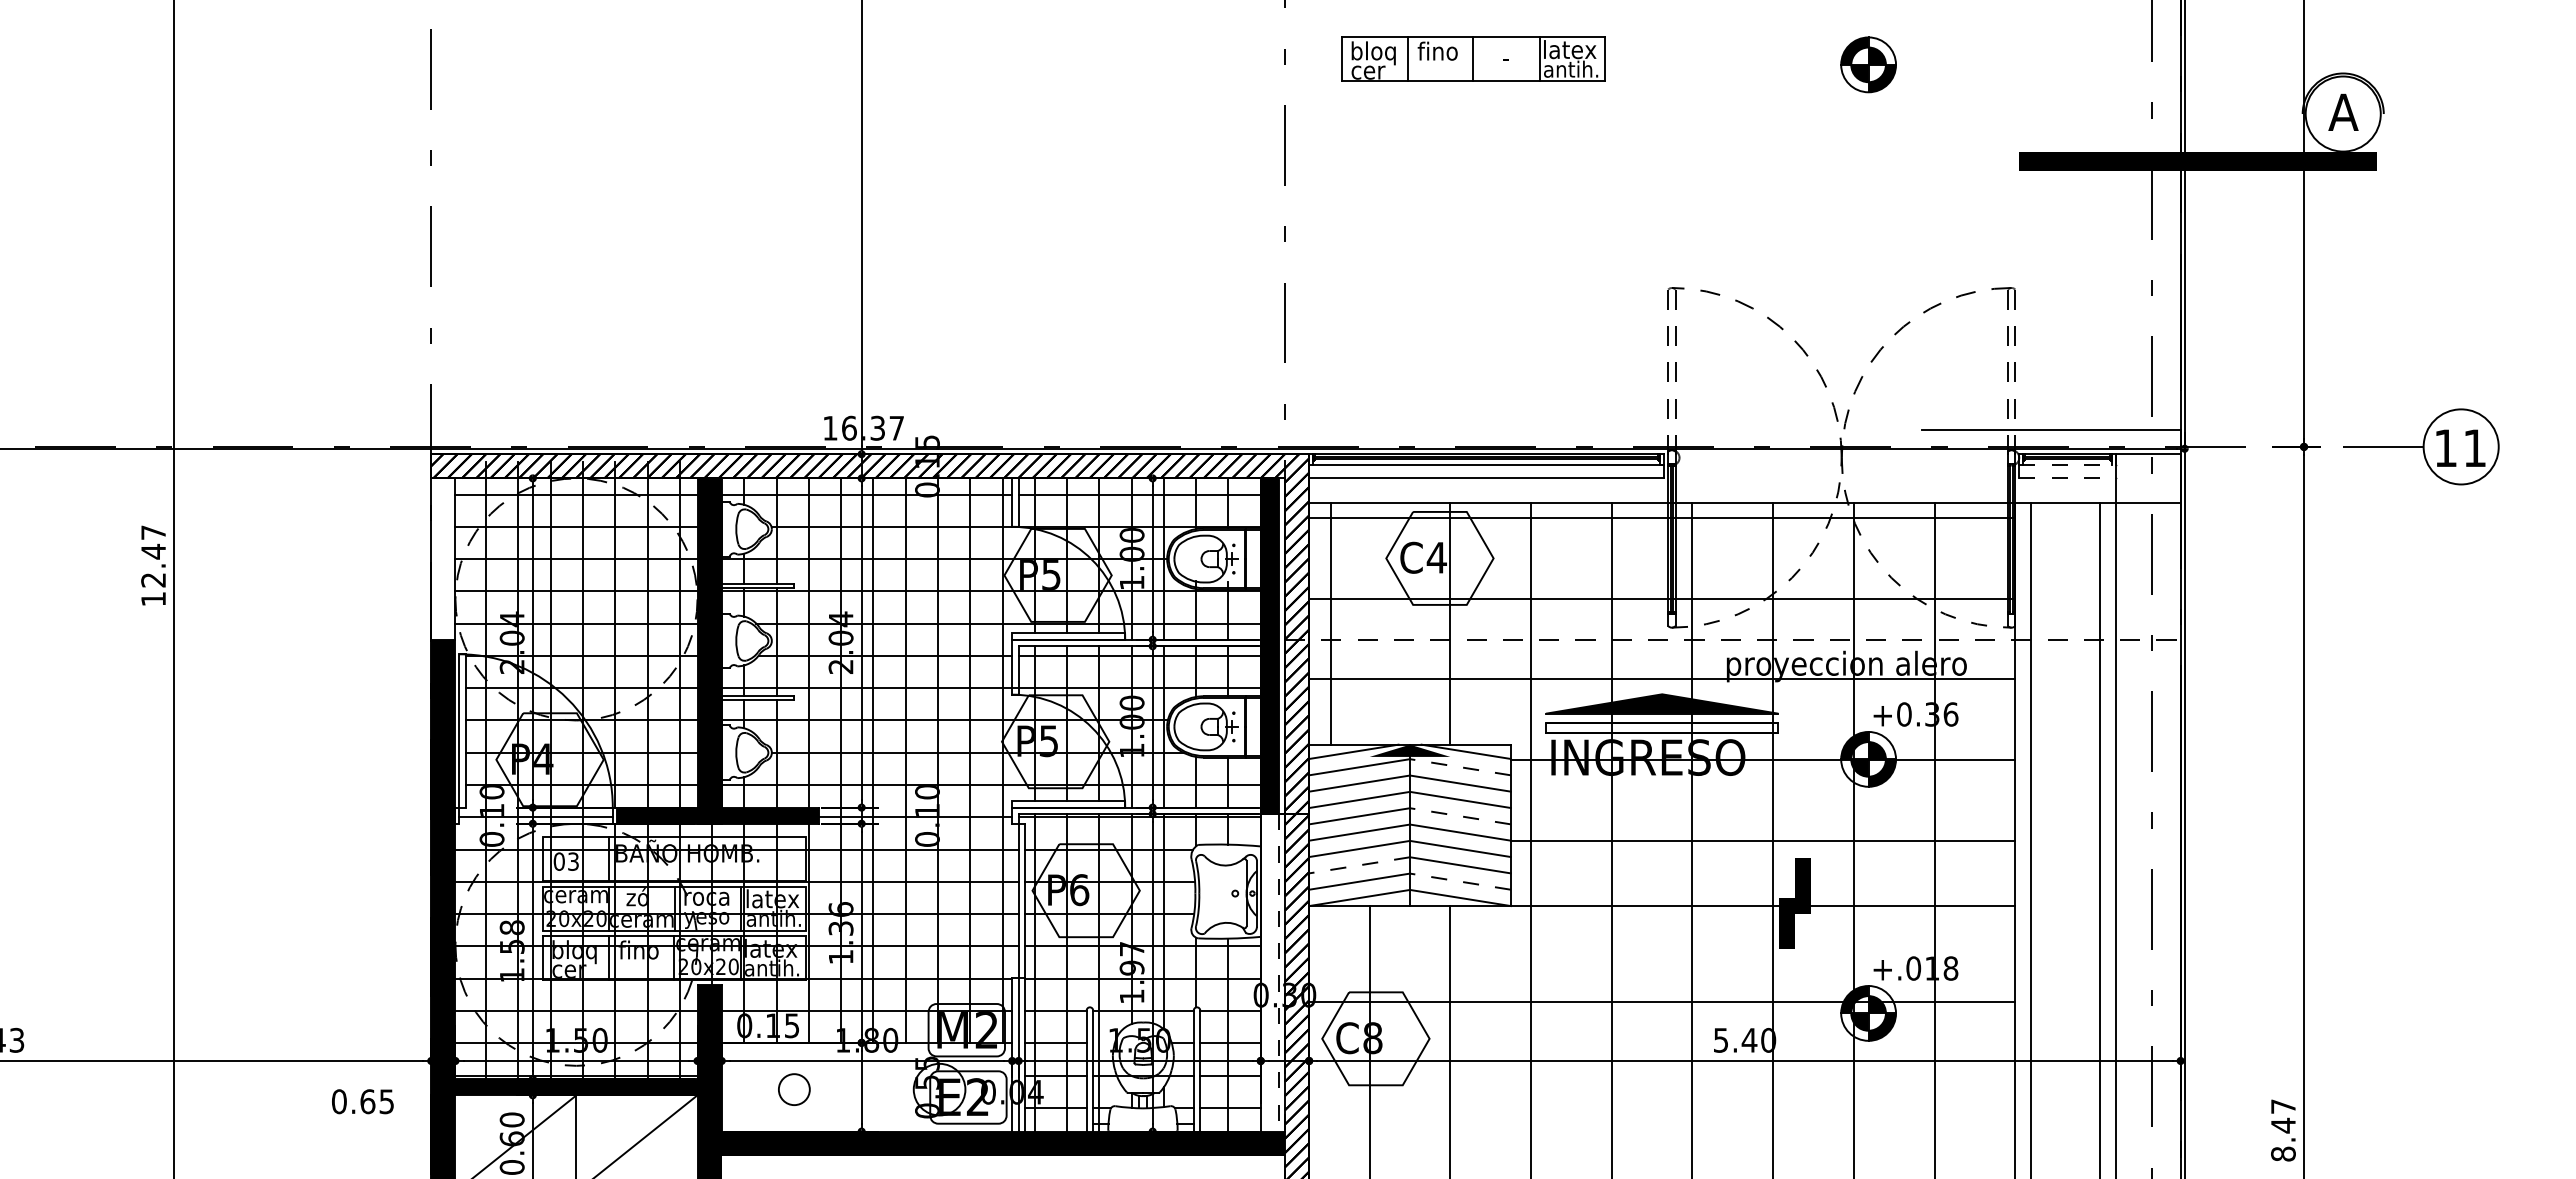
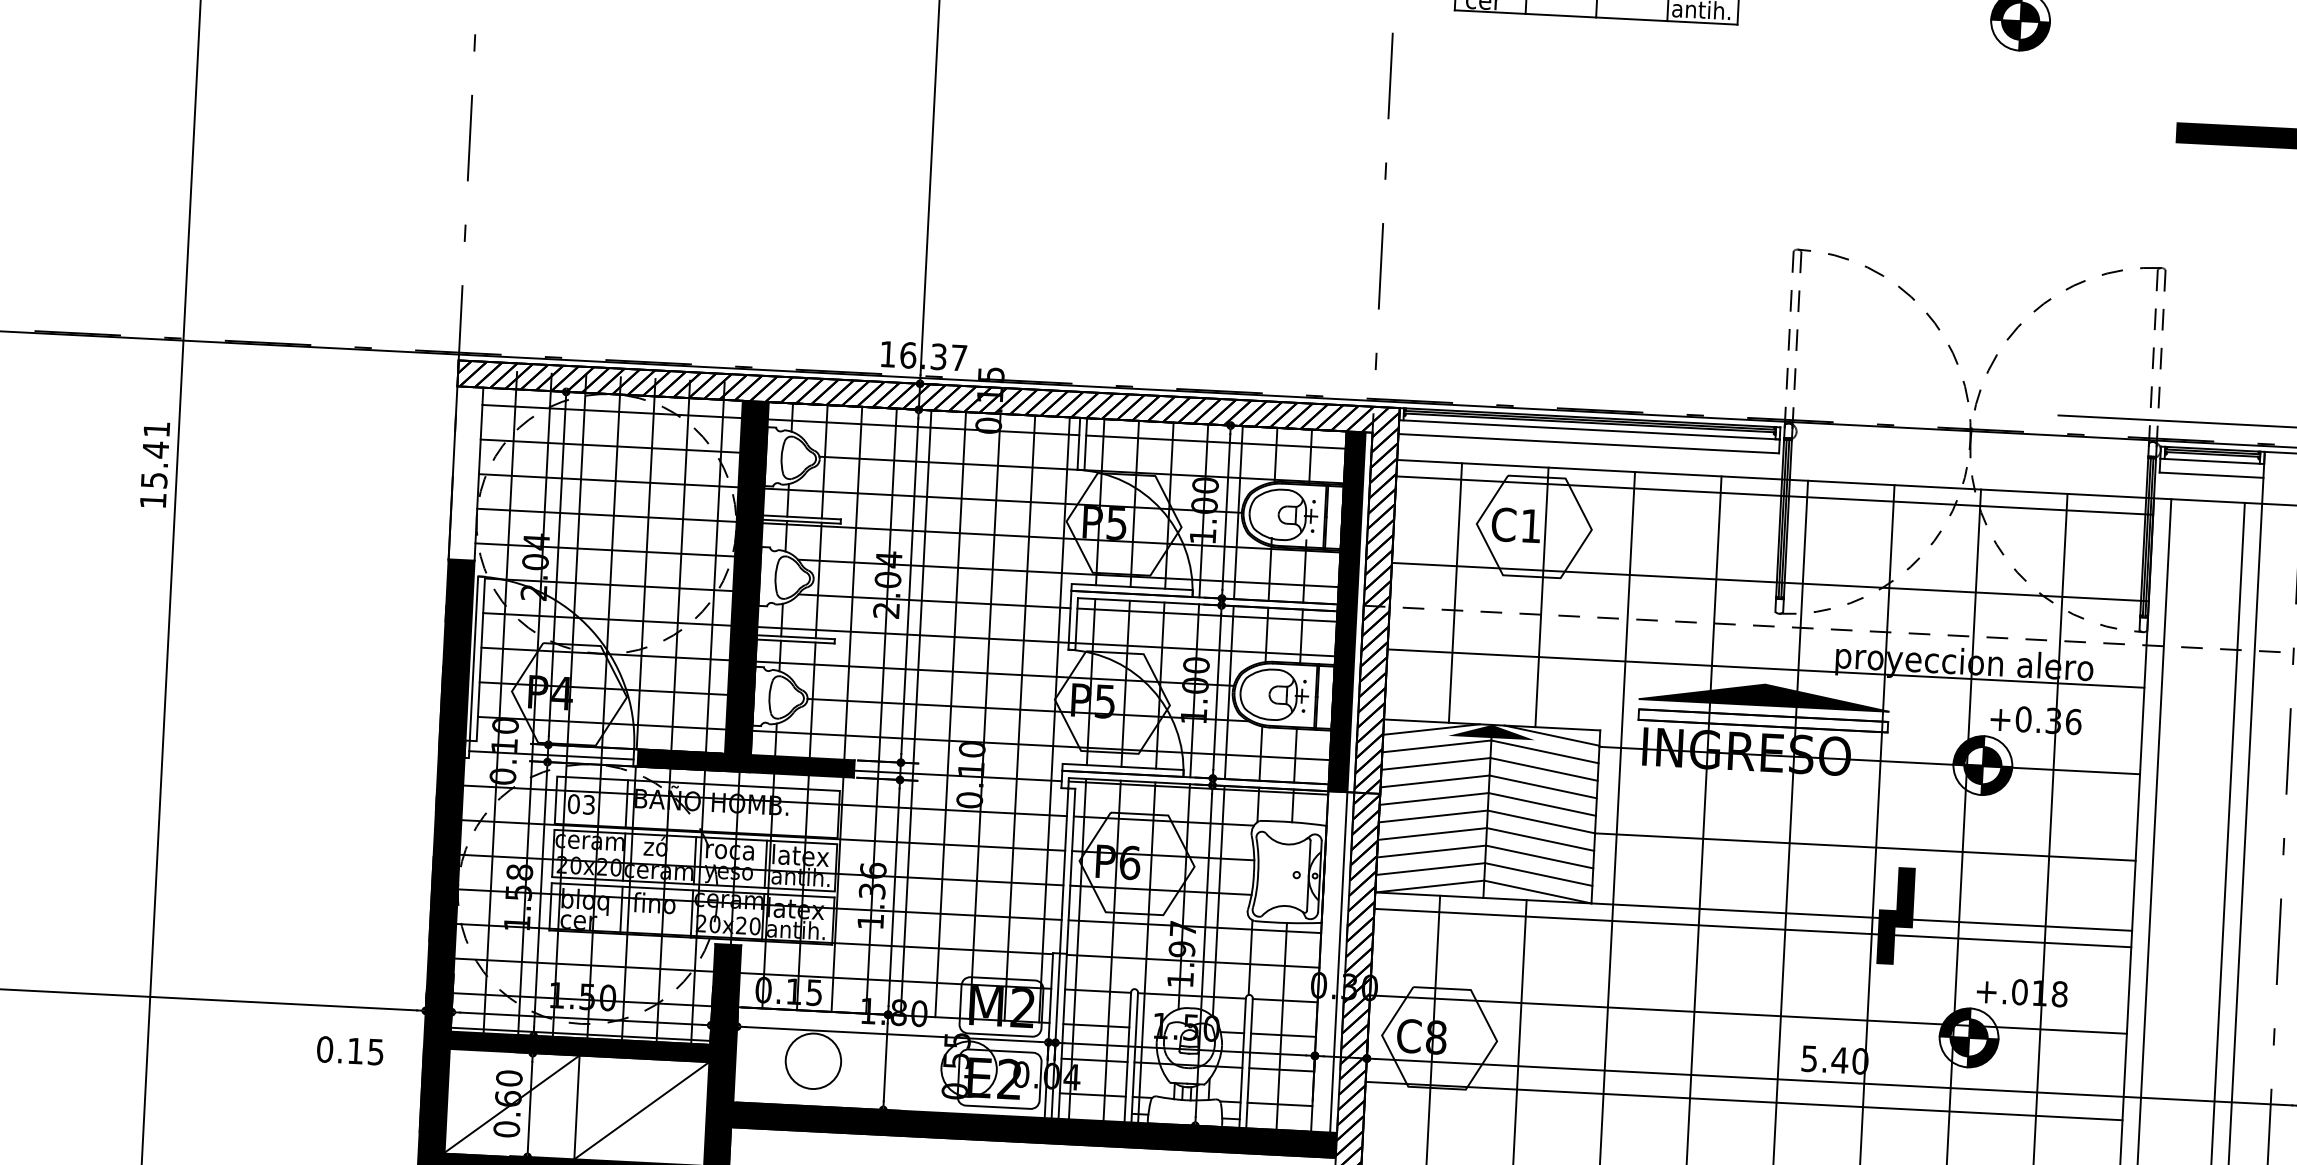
line: (2068, 465) -> (2213, 461), dashed -> solid
line: (2068, 478) -> (2212, 475), dashed -> solid
text: (153, 556) -> (155, 455), 12.47 -> 15.41
text: (1436, 557) -> (1530, 525), C4 -> C1
line: (1330, 623) -> (1455, 592), moved
line: (1459, 767) -> (1543, 752), dashed -> solid
line: (1459, 816) -> (1541, 804), dashed -> solid
line: (1359, 865) -> (1431, 851), dashed -> solid
line: (1459, 881) -> (1537, 874), dashed -> solid
line: (1662, 921) -> (1753, 928), added
line: (1278, 972) -> (1338, 962), dashed -> solid
line: (1662, 1082) -> (1744, 1100), added
circle: (794, 1089) -> (813, 1061), size x1.67
text: (367, 1101) -> (355, 1050), 0.65 -> 0.15

